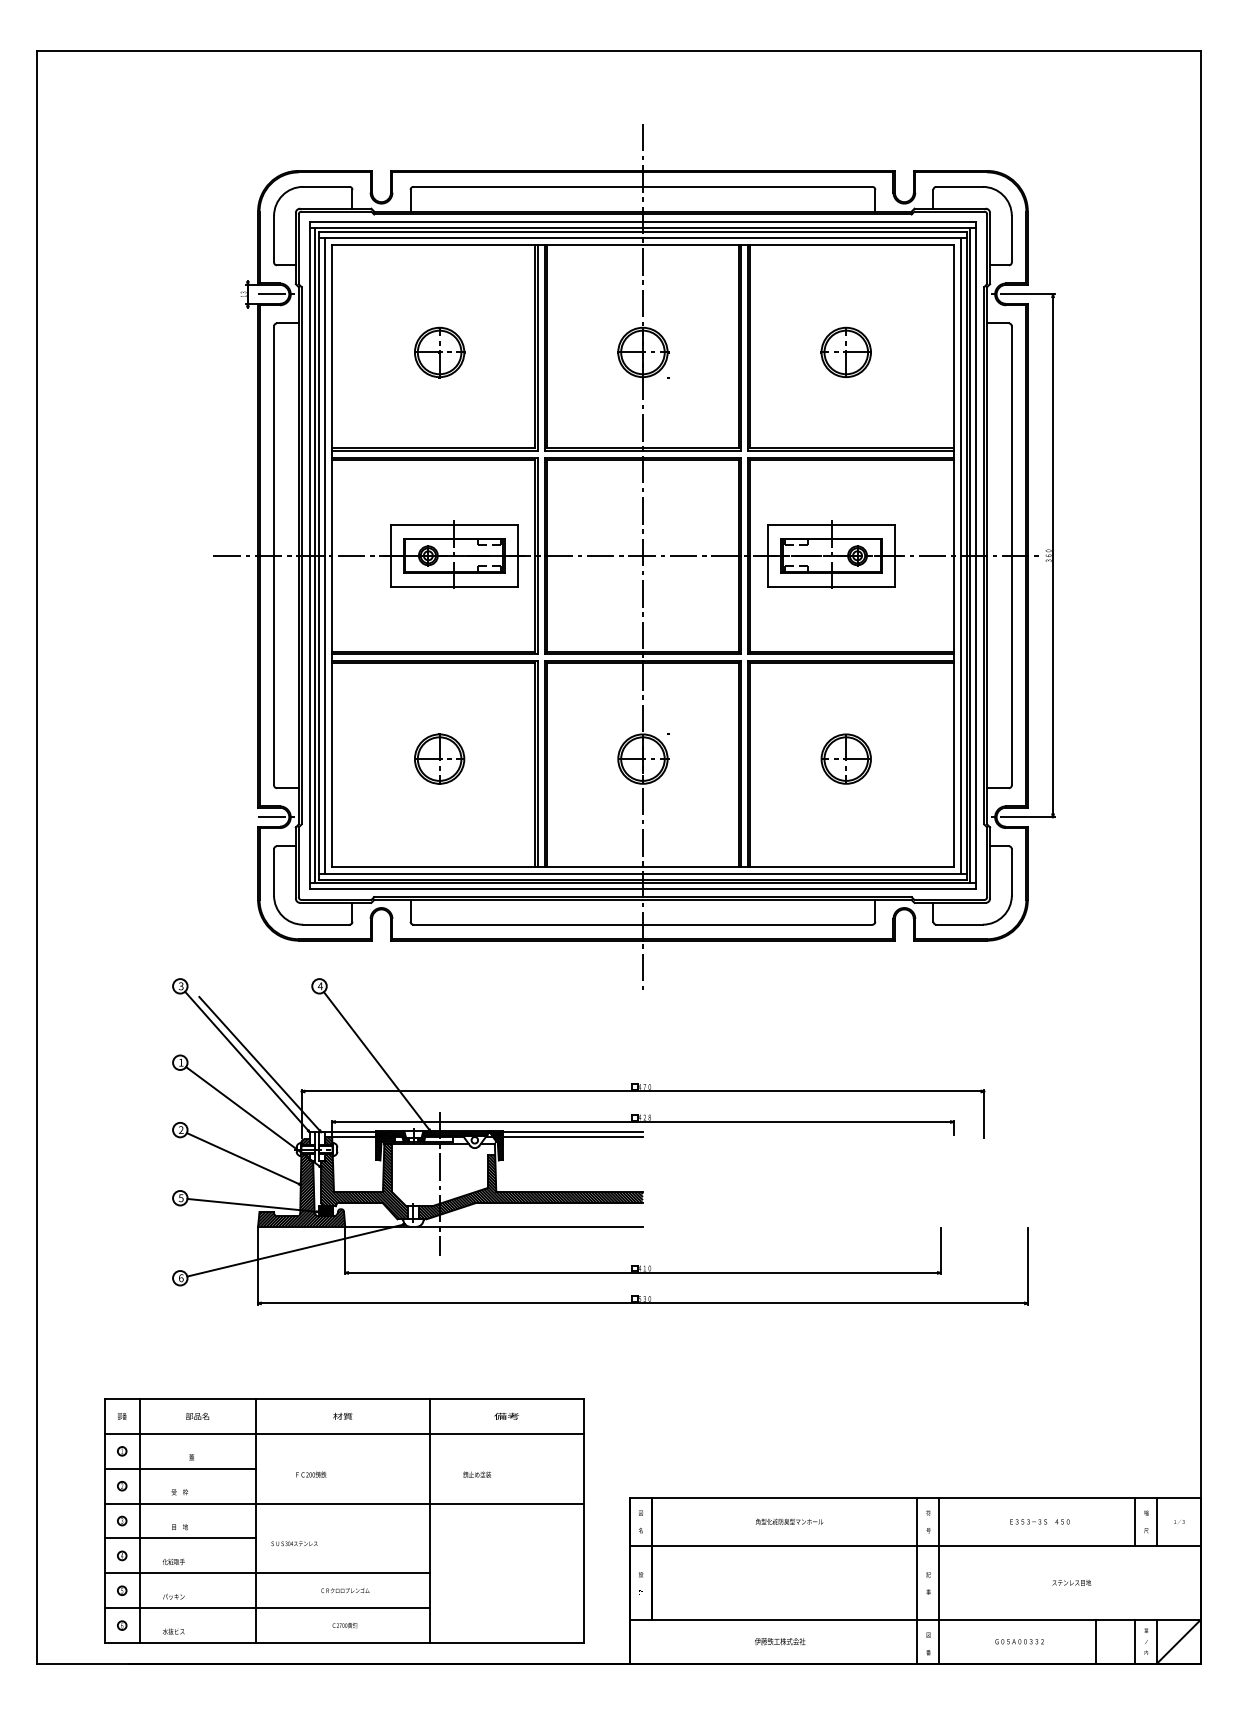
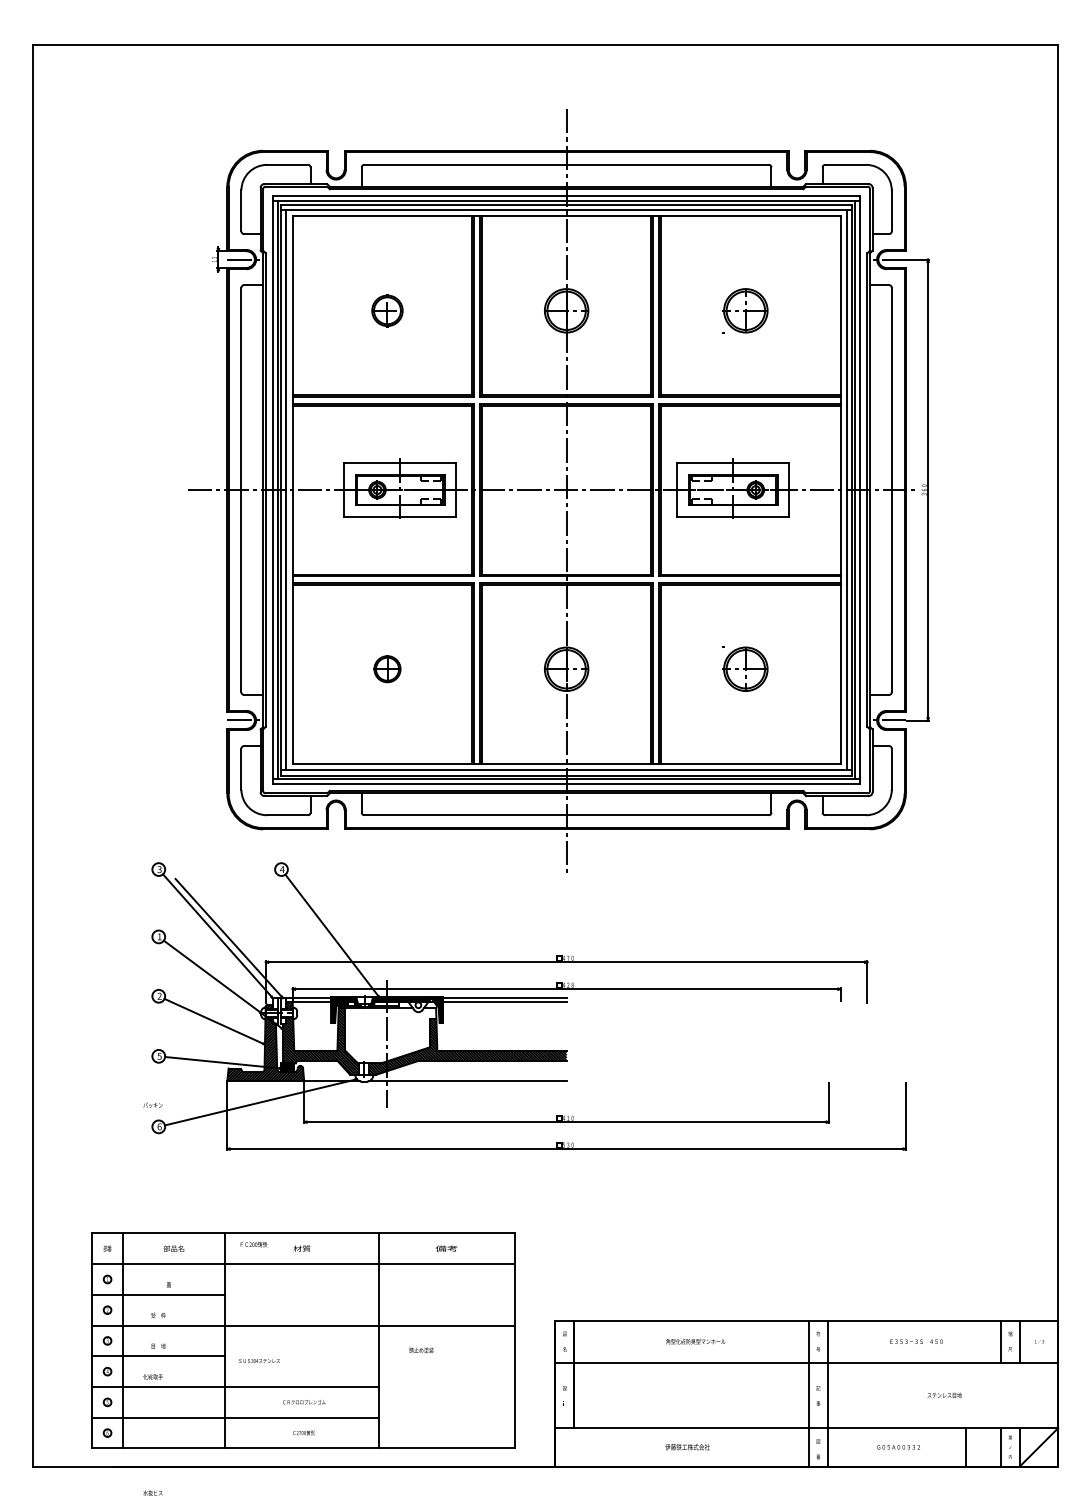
part: (439, 352) -> (387, 310), size x0.7
part: (439, 758) -> (387, 668), size x0.6
text: (311, 1474) -> (254, 1244), moved
text: (476, 1474) -> (420, 1350), moved
text: (173, 1596) -> (152, 1105), moved
text: (173, 1631) -> (152, 1492), moved

